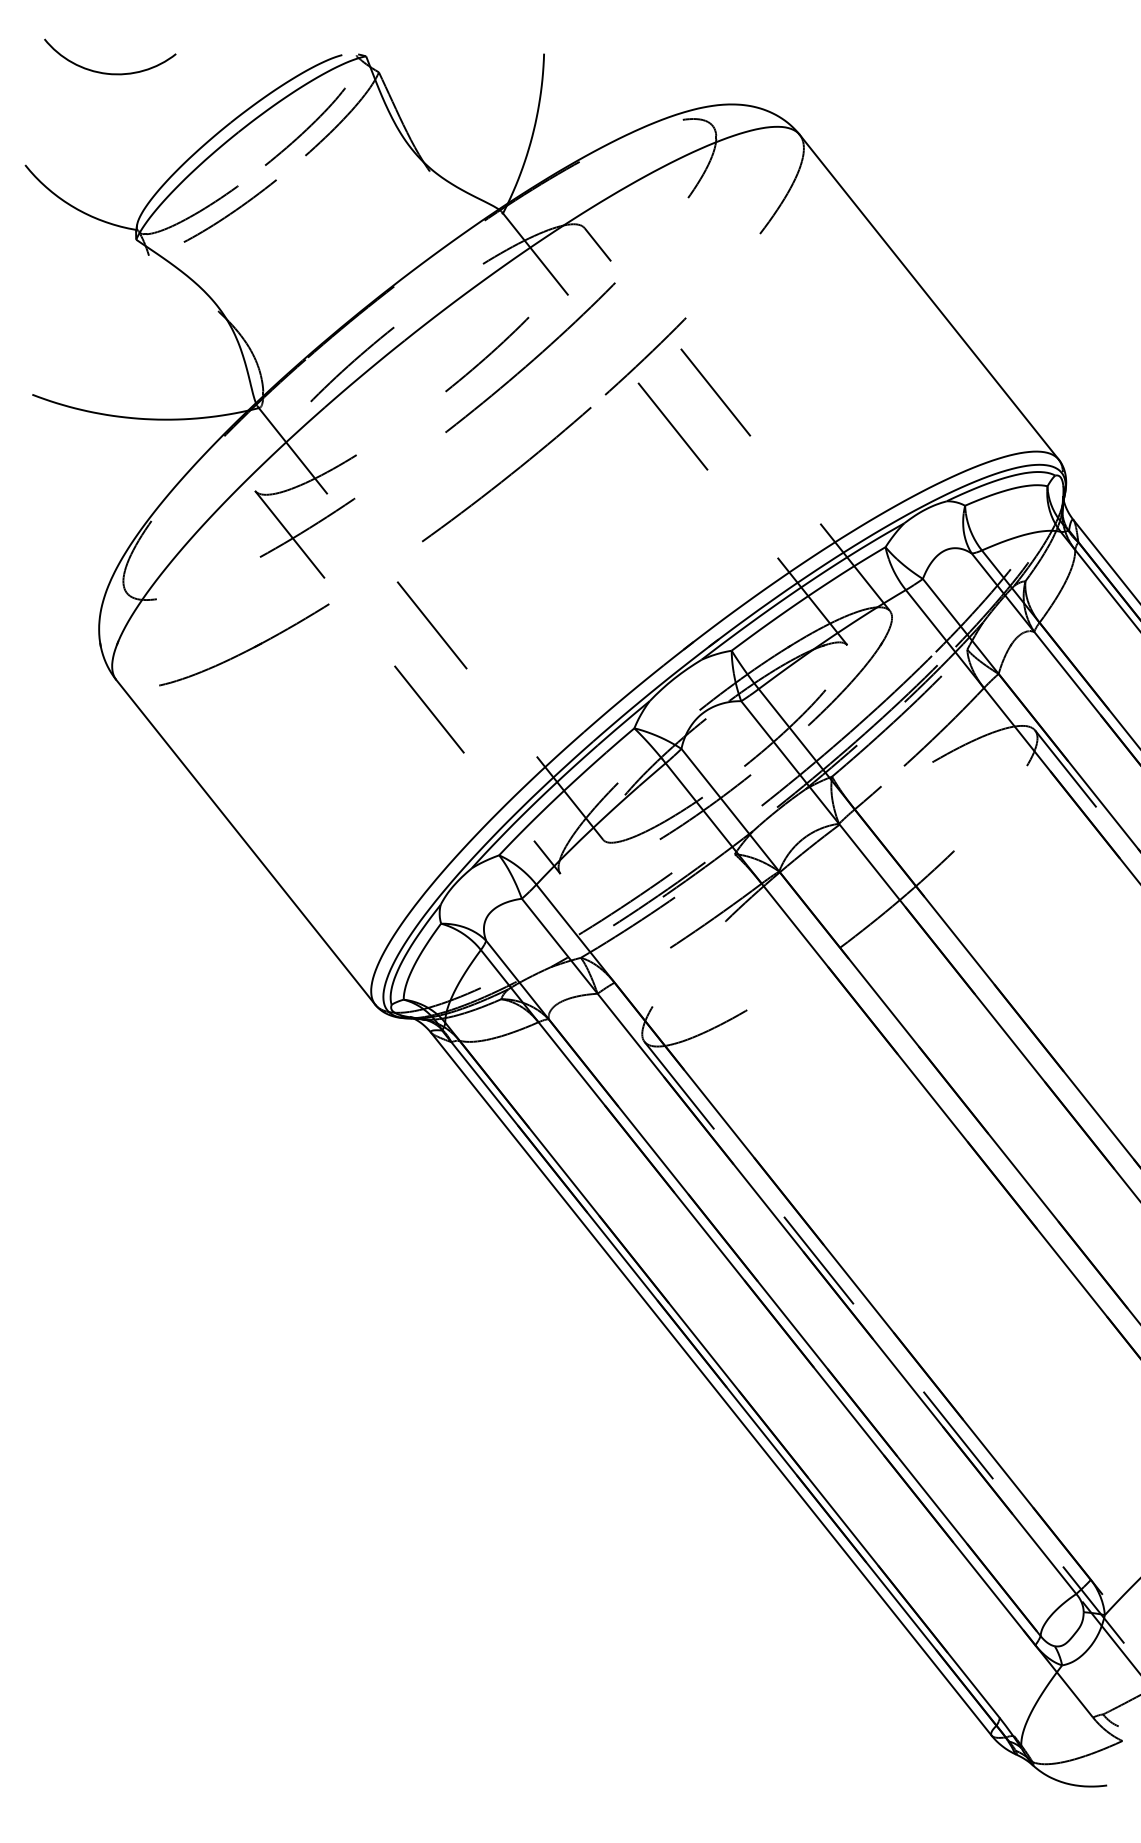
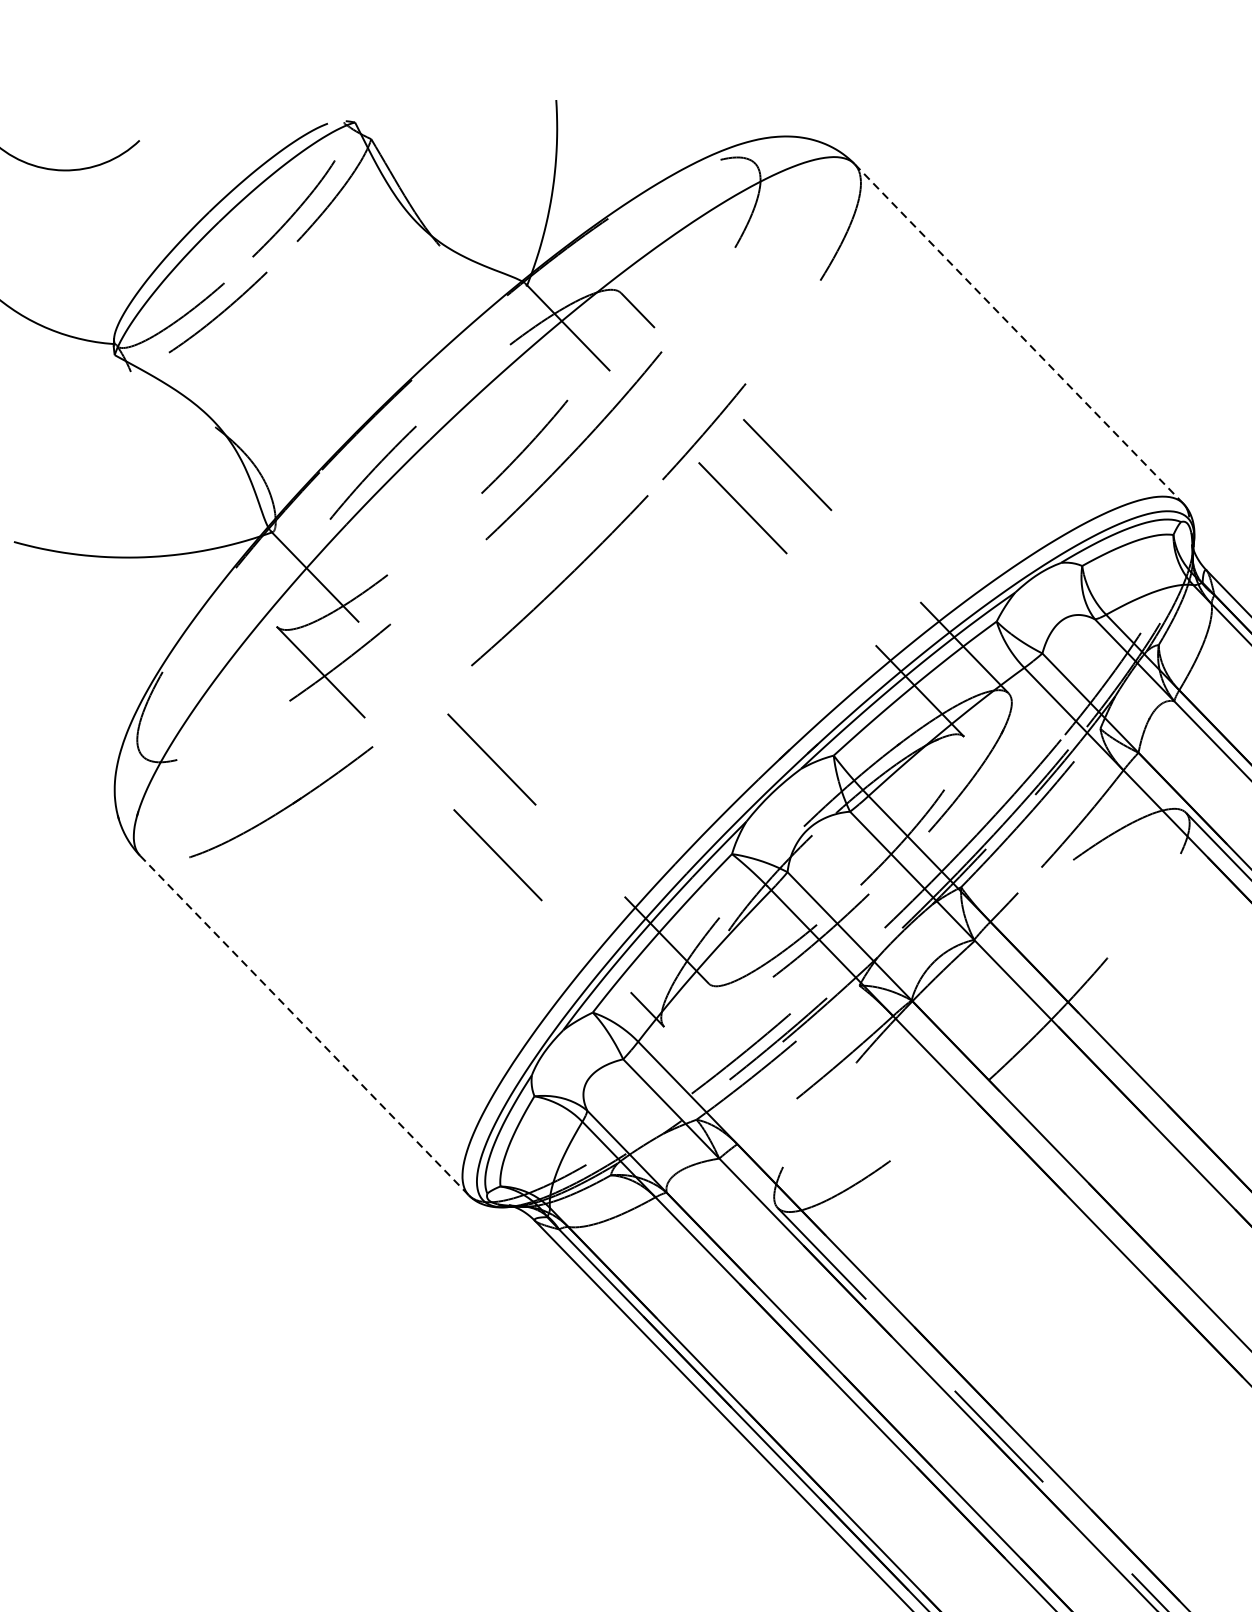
line: (929, 297) -> (1019, 334), solid -> dashed
line: (245, 842) -> (304, 1025), solid -> dashed

